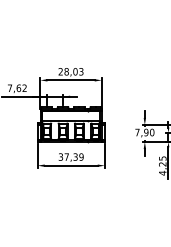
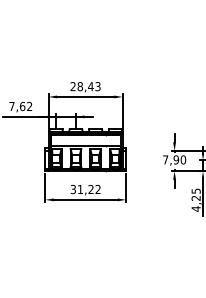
text: (75, 71) -> (90, 86), 28,03 -> 28,43
text: (73, 157) -> (88, 189), 37,39 -> 31,22

